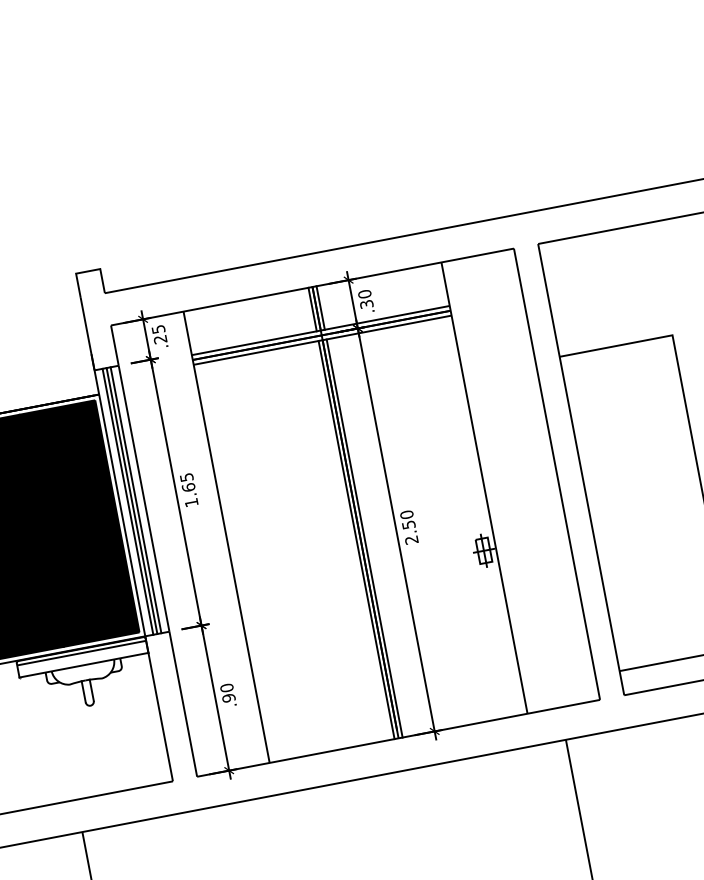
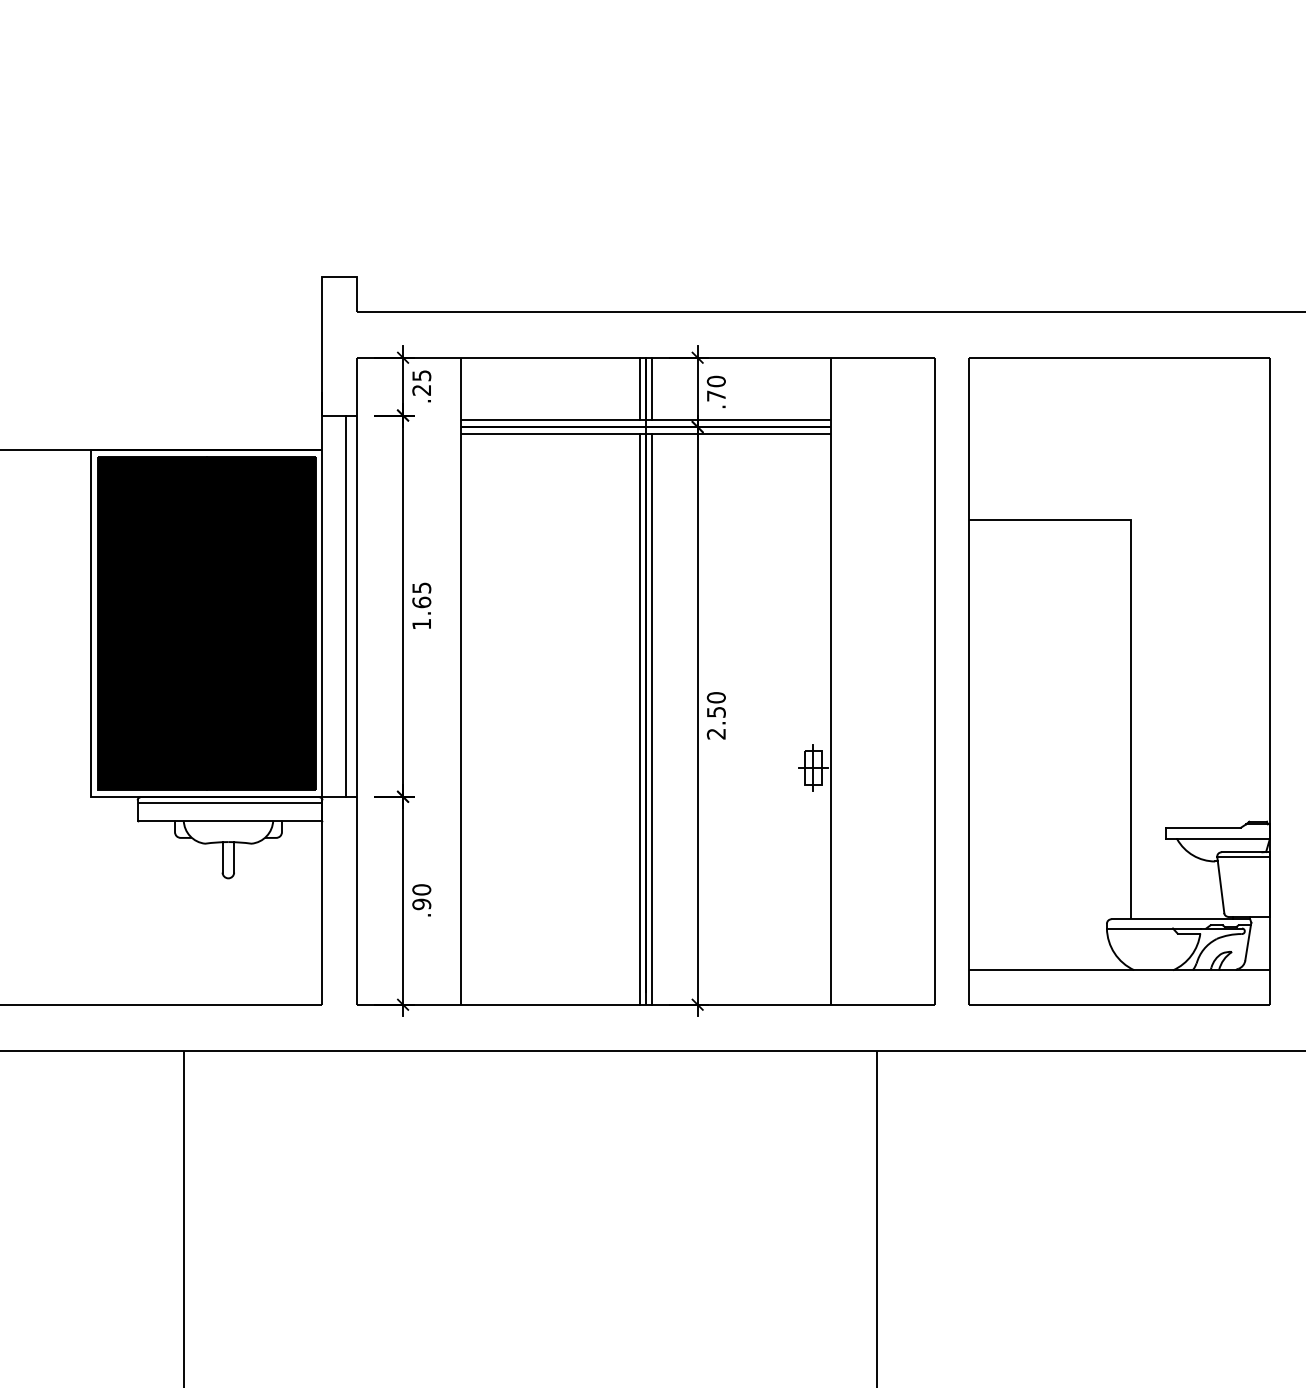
text: (366, 304) -> (715, 395), .30 -> .70
line: (131, 500) -> (339, 605), removed
line: (127, 501) -> (333, 605), removed

